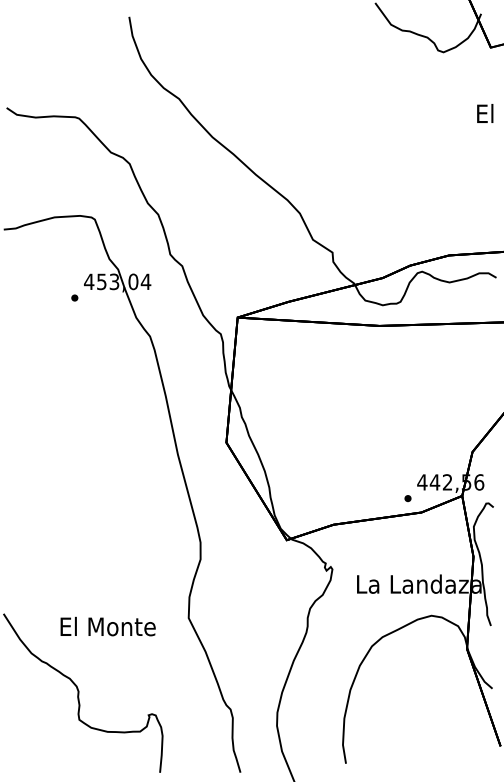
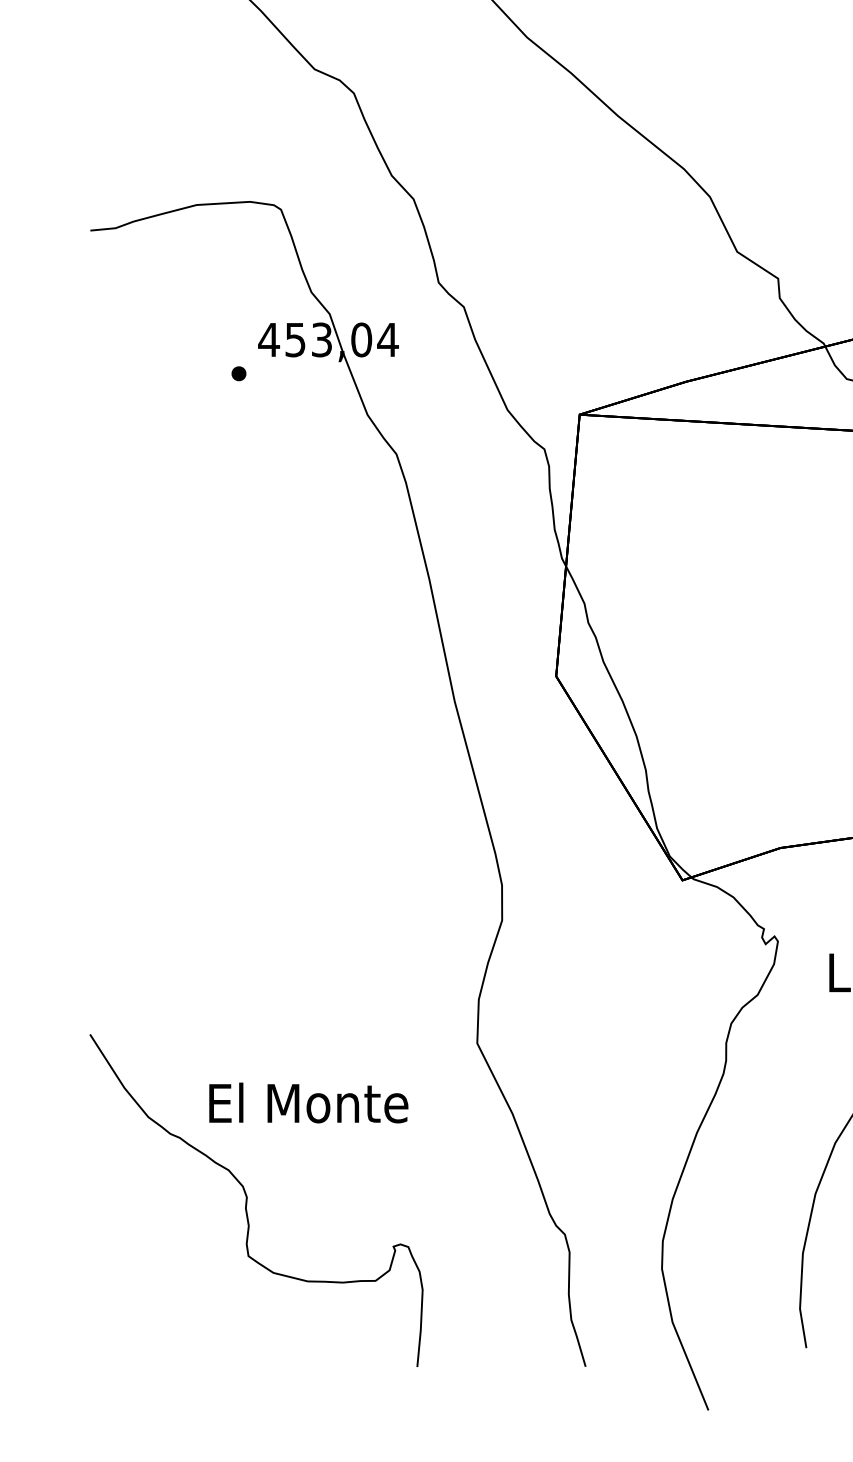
text: (107, 626) -> (307, 1102), moved

